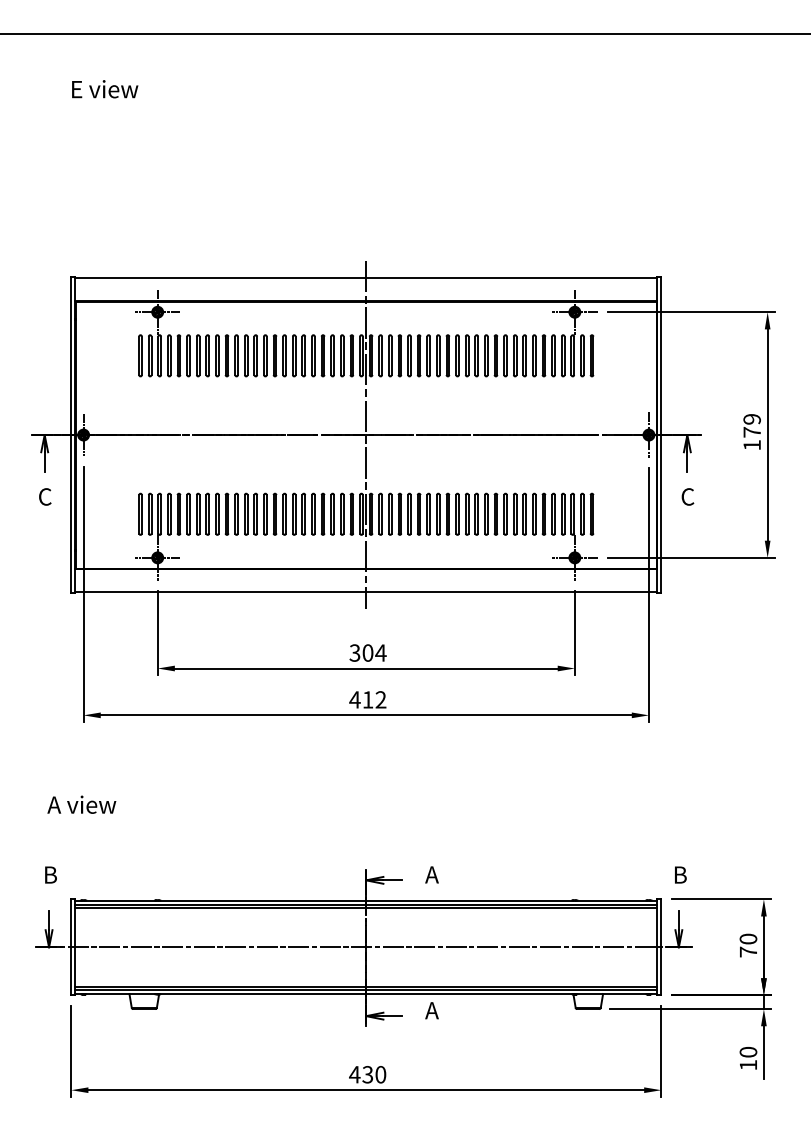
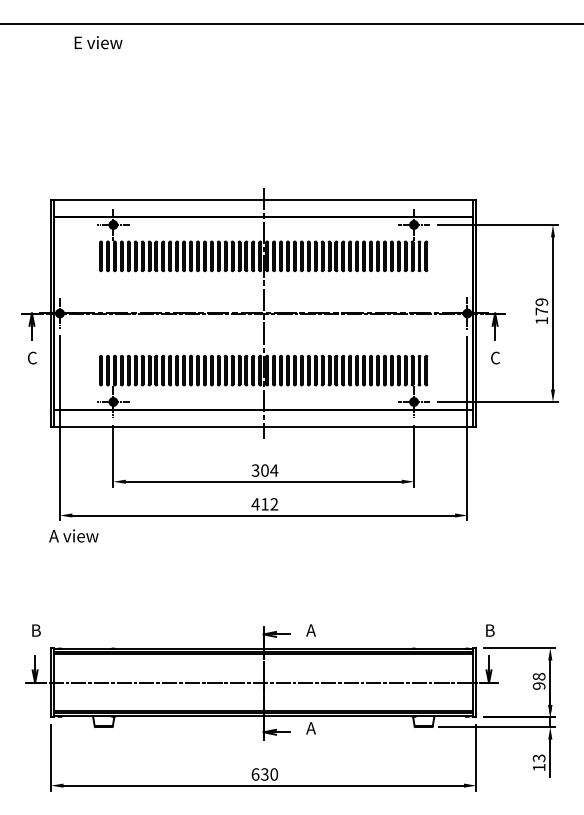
text: (105, 89) -> (98, 42), moved
text: (81, 804) -> (73, 535), moved
text: (748, 945) -> (539, 681), 70 -> 98
text: (748, 1051) -> (539, 757), 10 -> 13
text: (354, 1074) -> (255, 774), 430 -> 630

